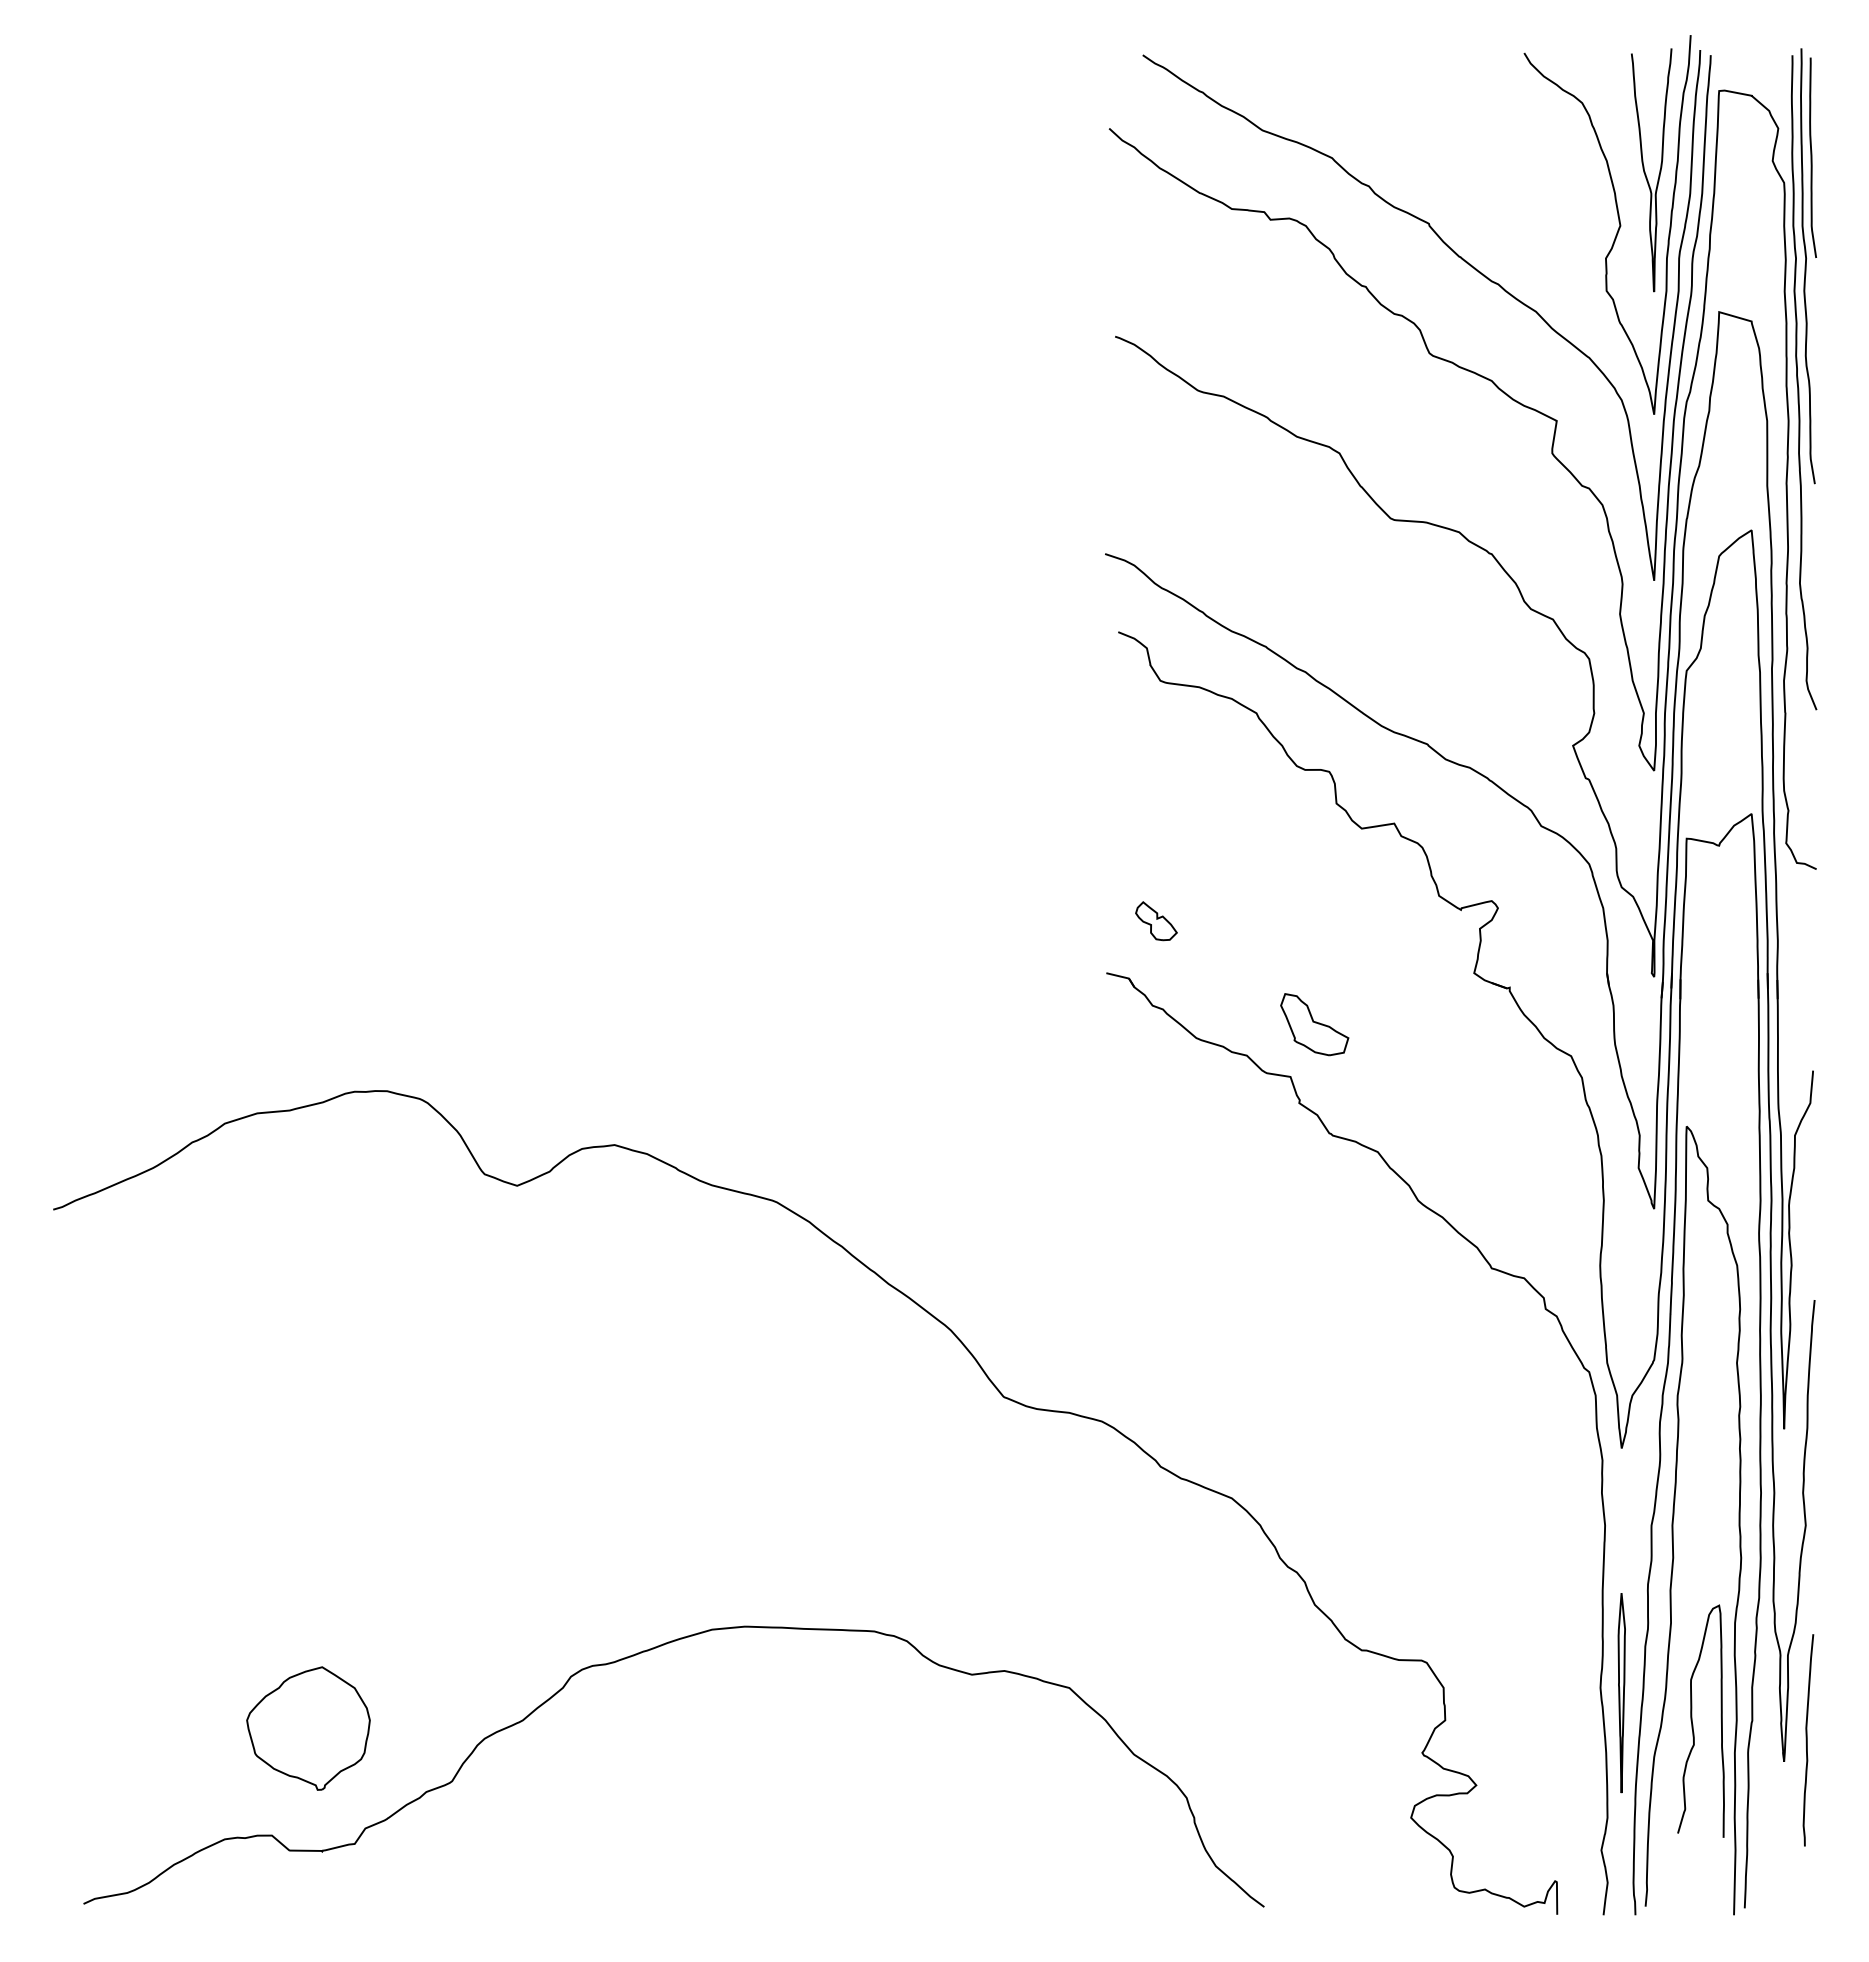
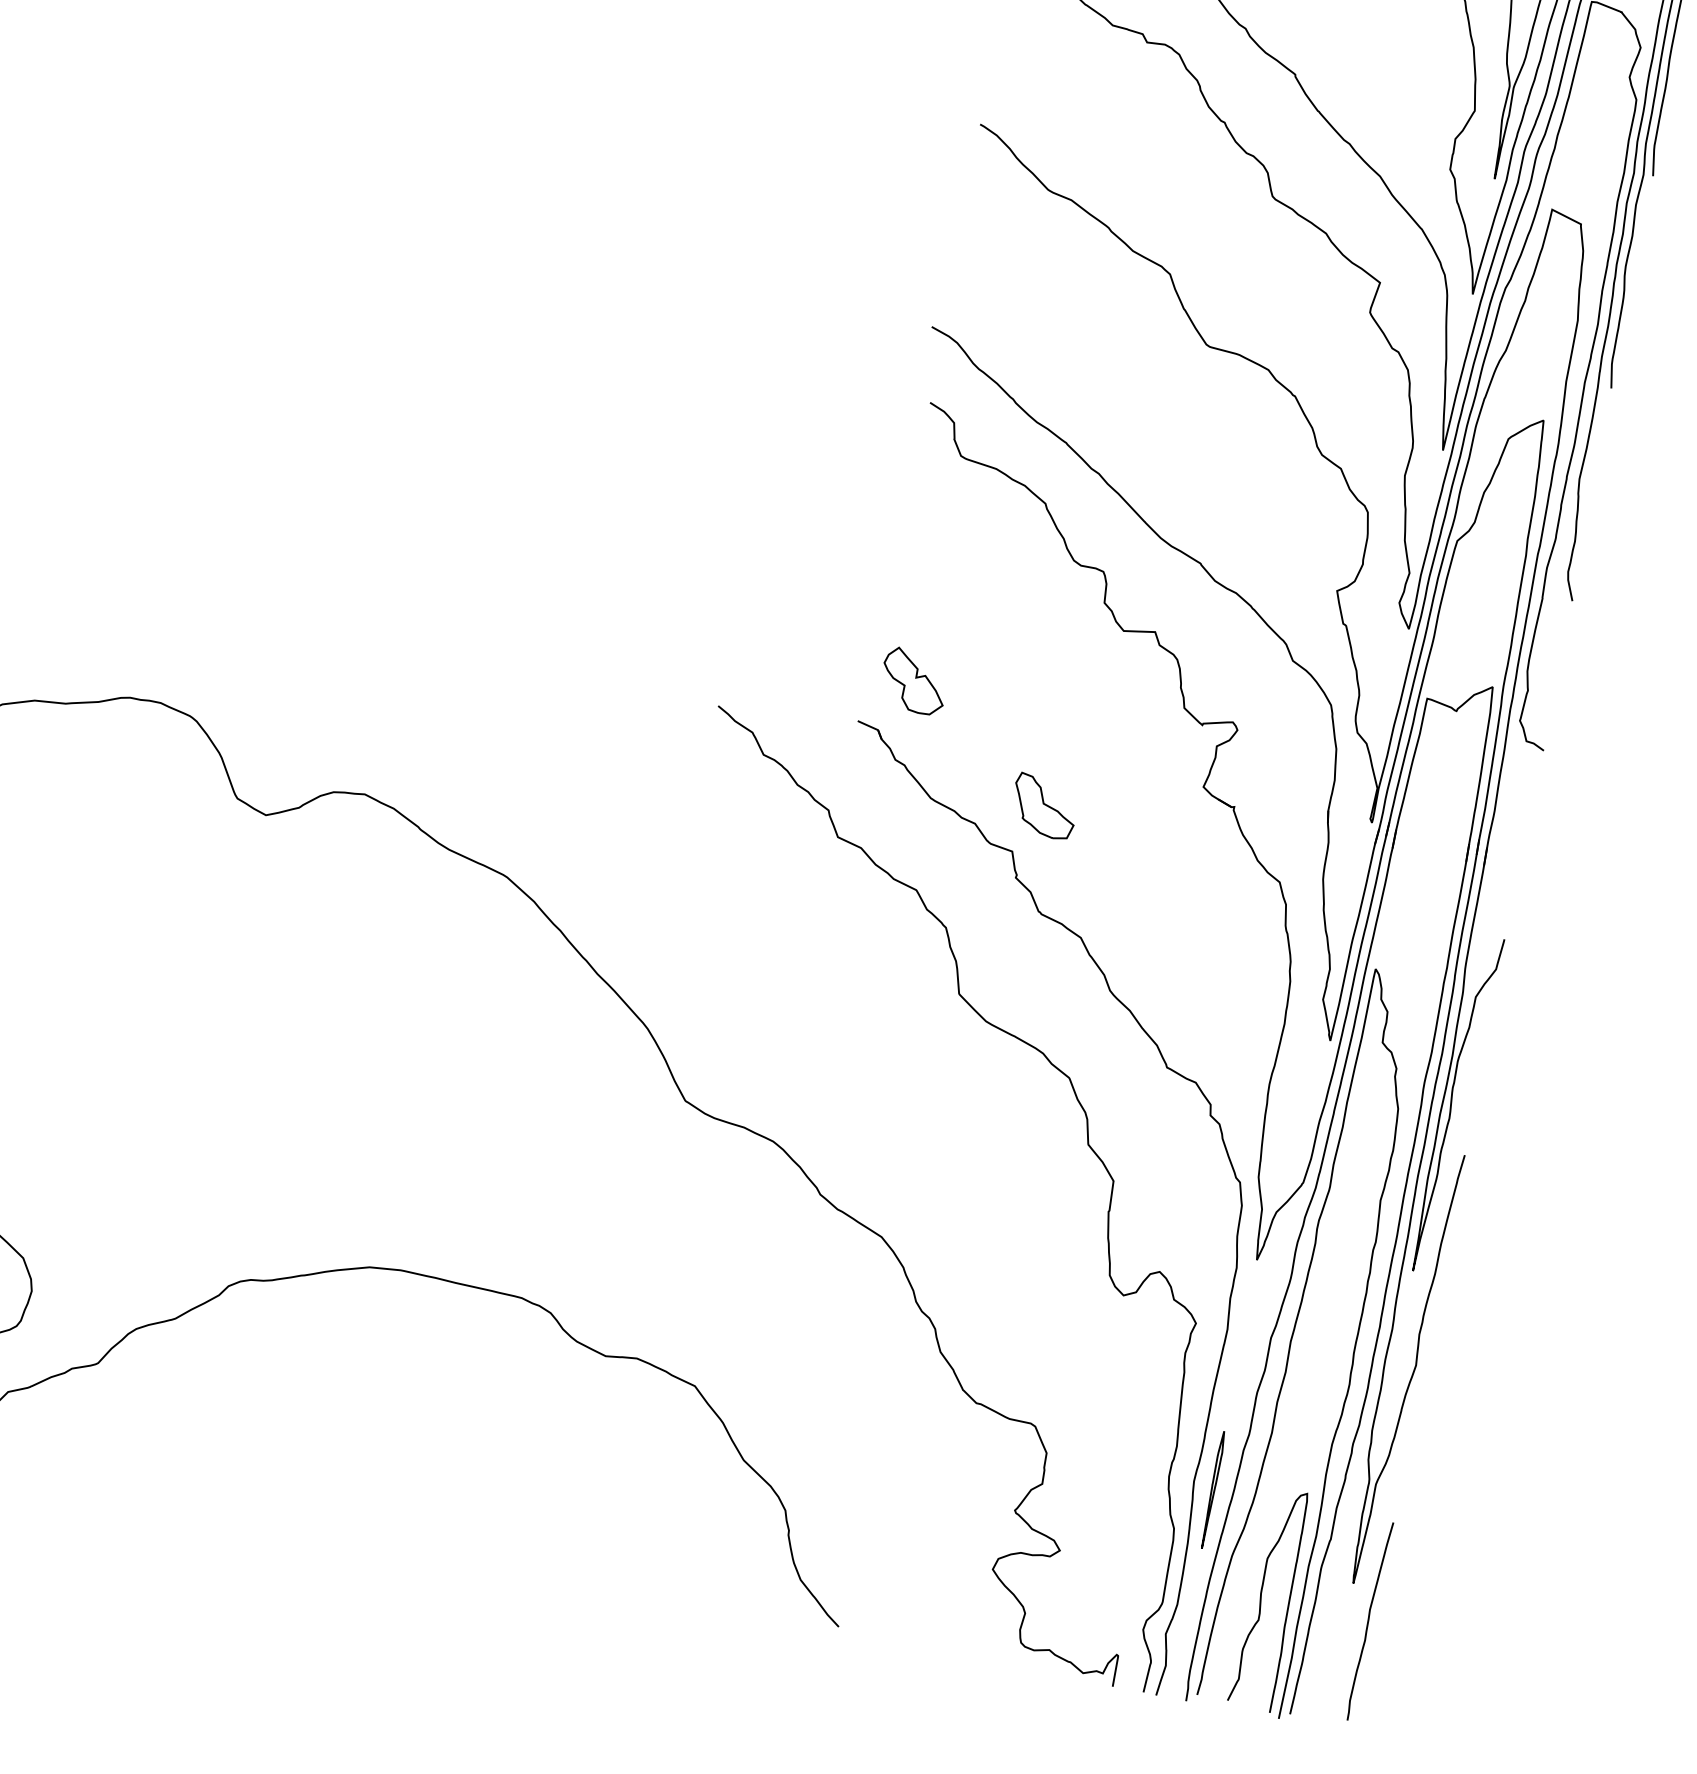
part: (1156, 920) -> (914, 680), size x1.67
curve: (1425, 1363) -> (1087, 1145), added
part: (1621, 1692) -> (1212, 1489), size x0.62
curve: (1692, 1720) -> (1261, 1597), moved
curve: (1807, 1740) -> (1368, 1621), moved

